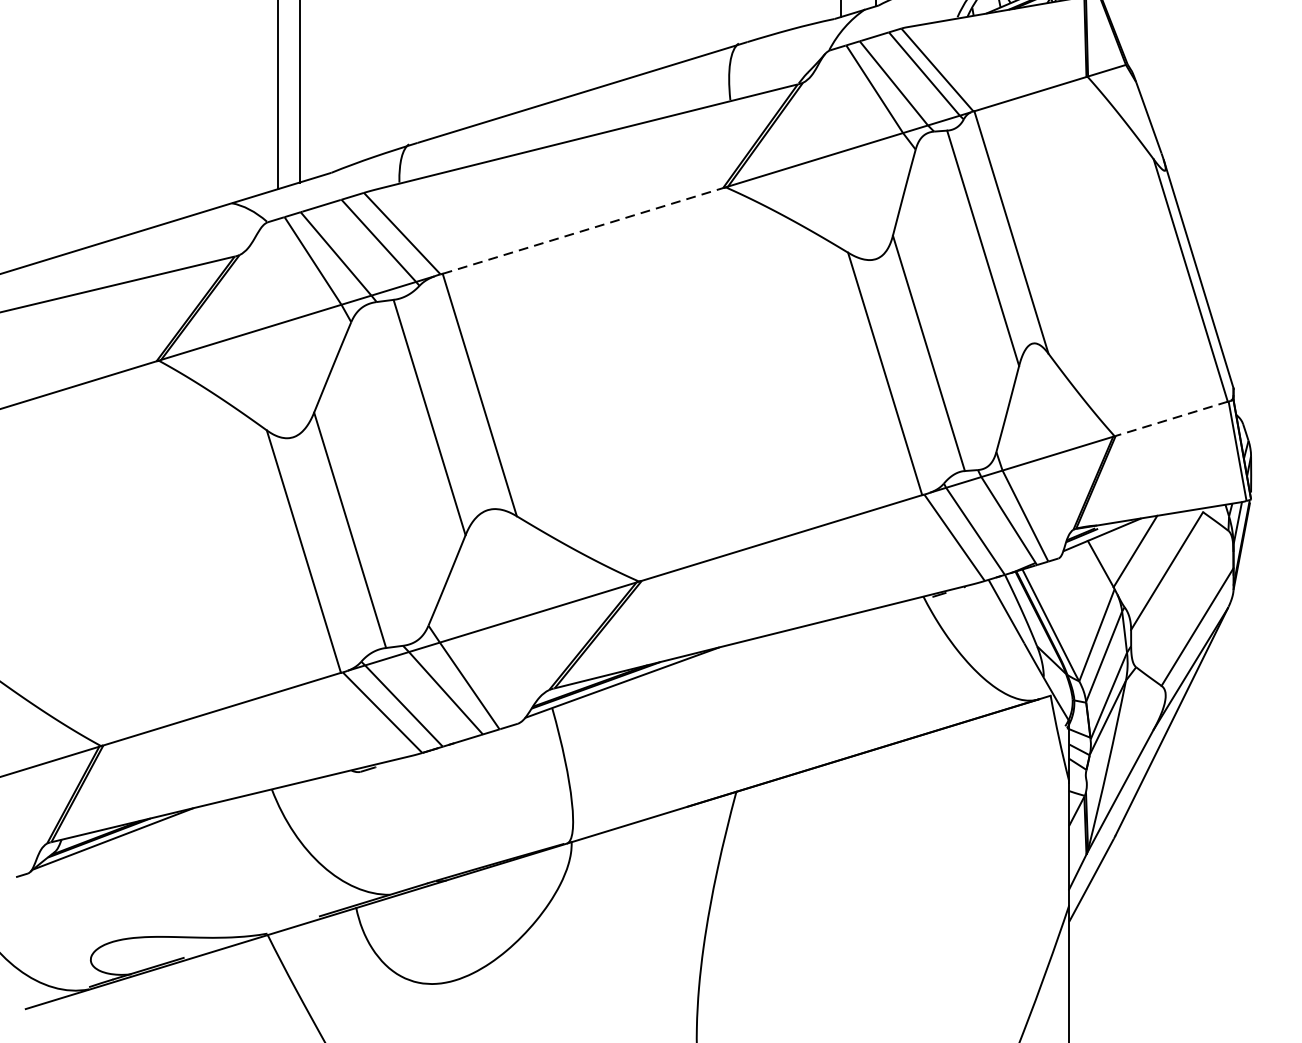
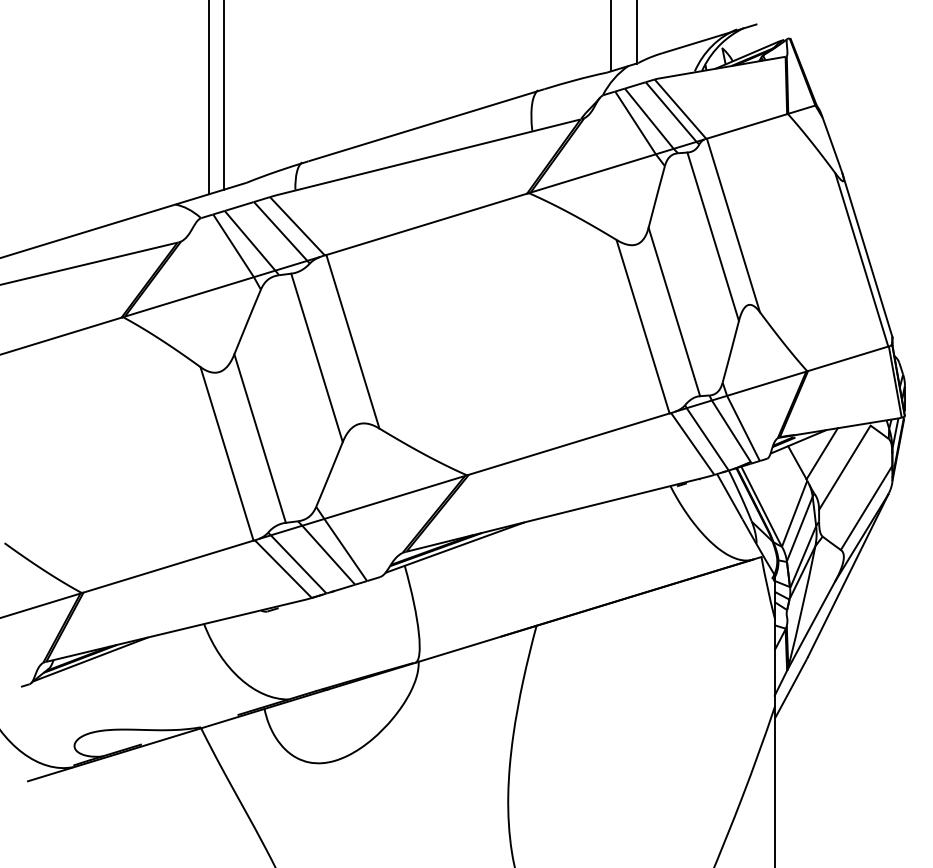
line: (582, 231) -> (426, 224), dashed -> solid
line: (1172, 418) -> (848, 358), dashed -> solid

